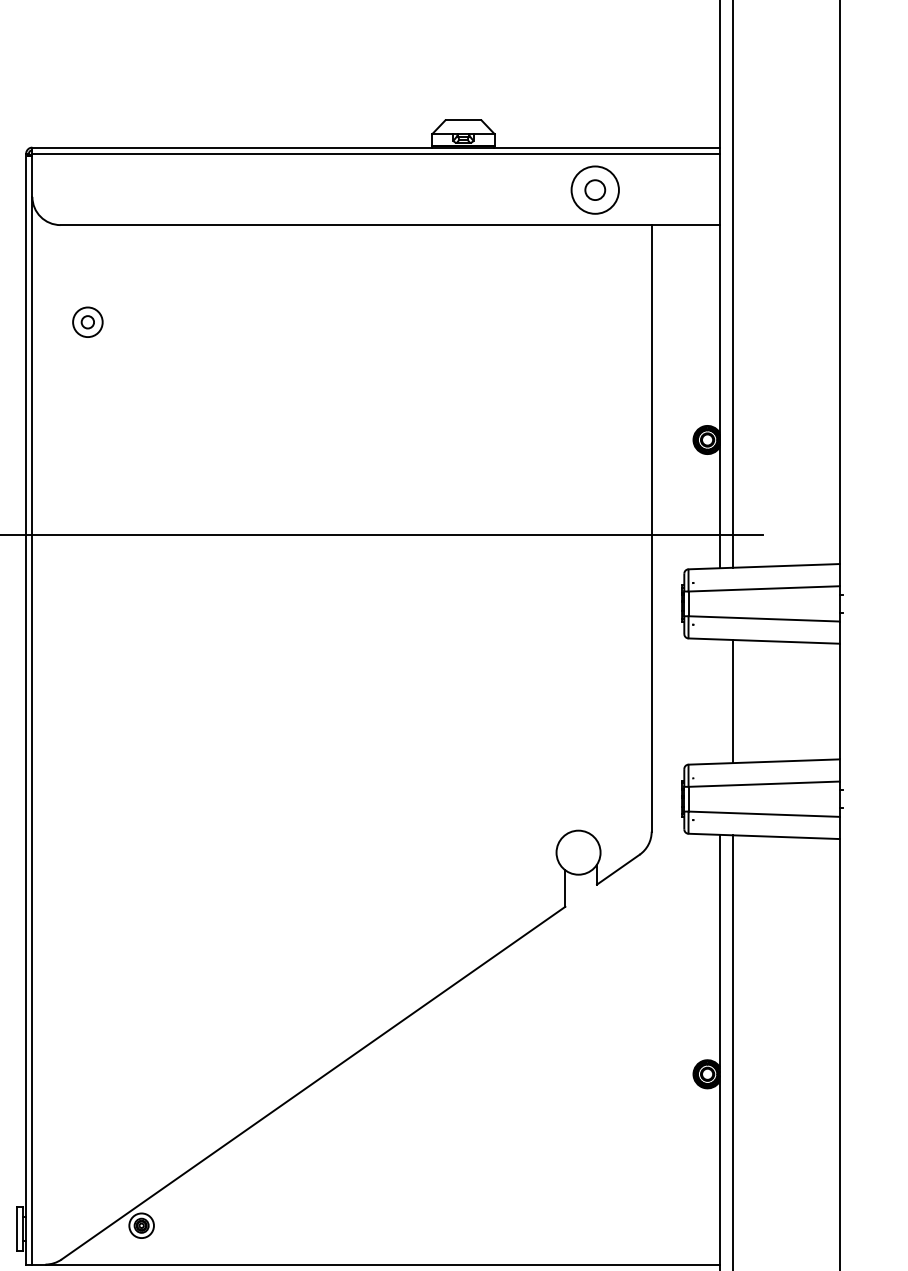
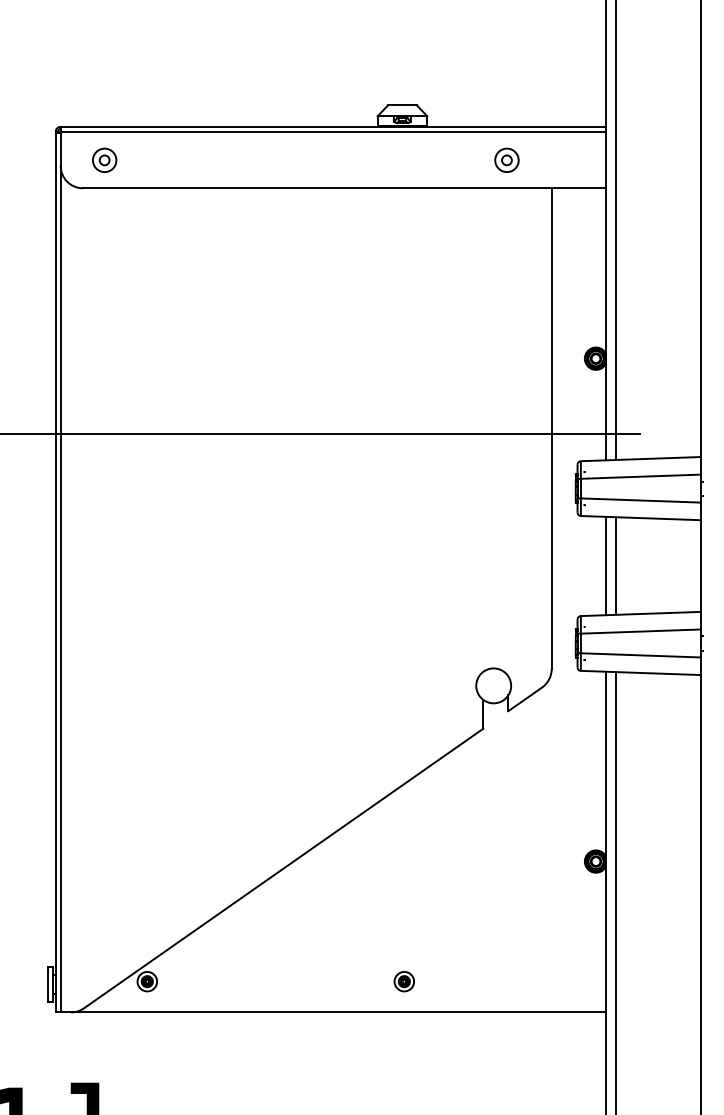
part: (594, 188) -> (506, 159), size x0.62
part: (87, 321) -> (104, 159), moved
line: (719, 700) -> (605, 565), added
part: (464, 1225) -> (403, 981), added

